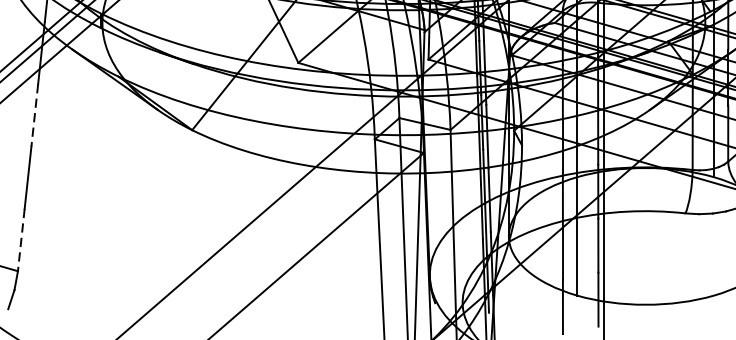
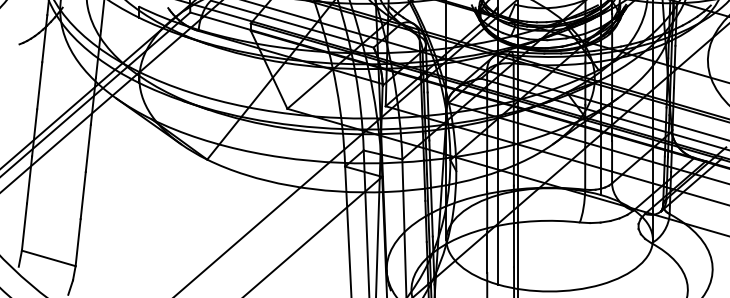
line: (35, 115) -> (88, 148), dashed -> solid
line: (21, 239) -> (78, 242), dashed -> solid

